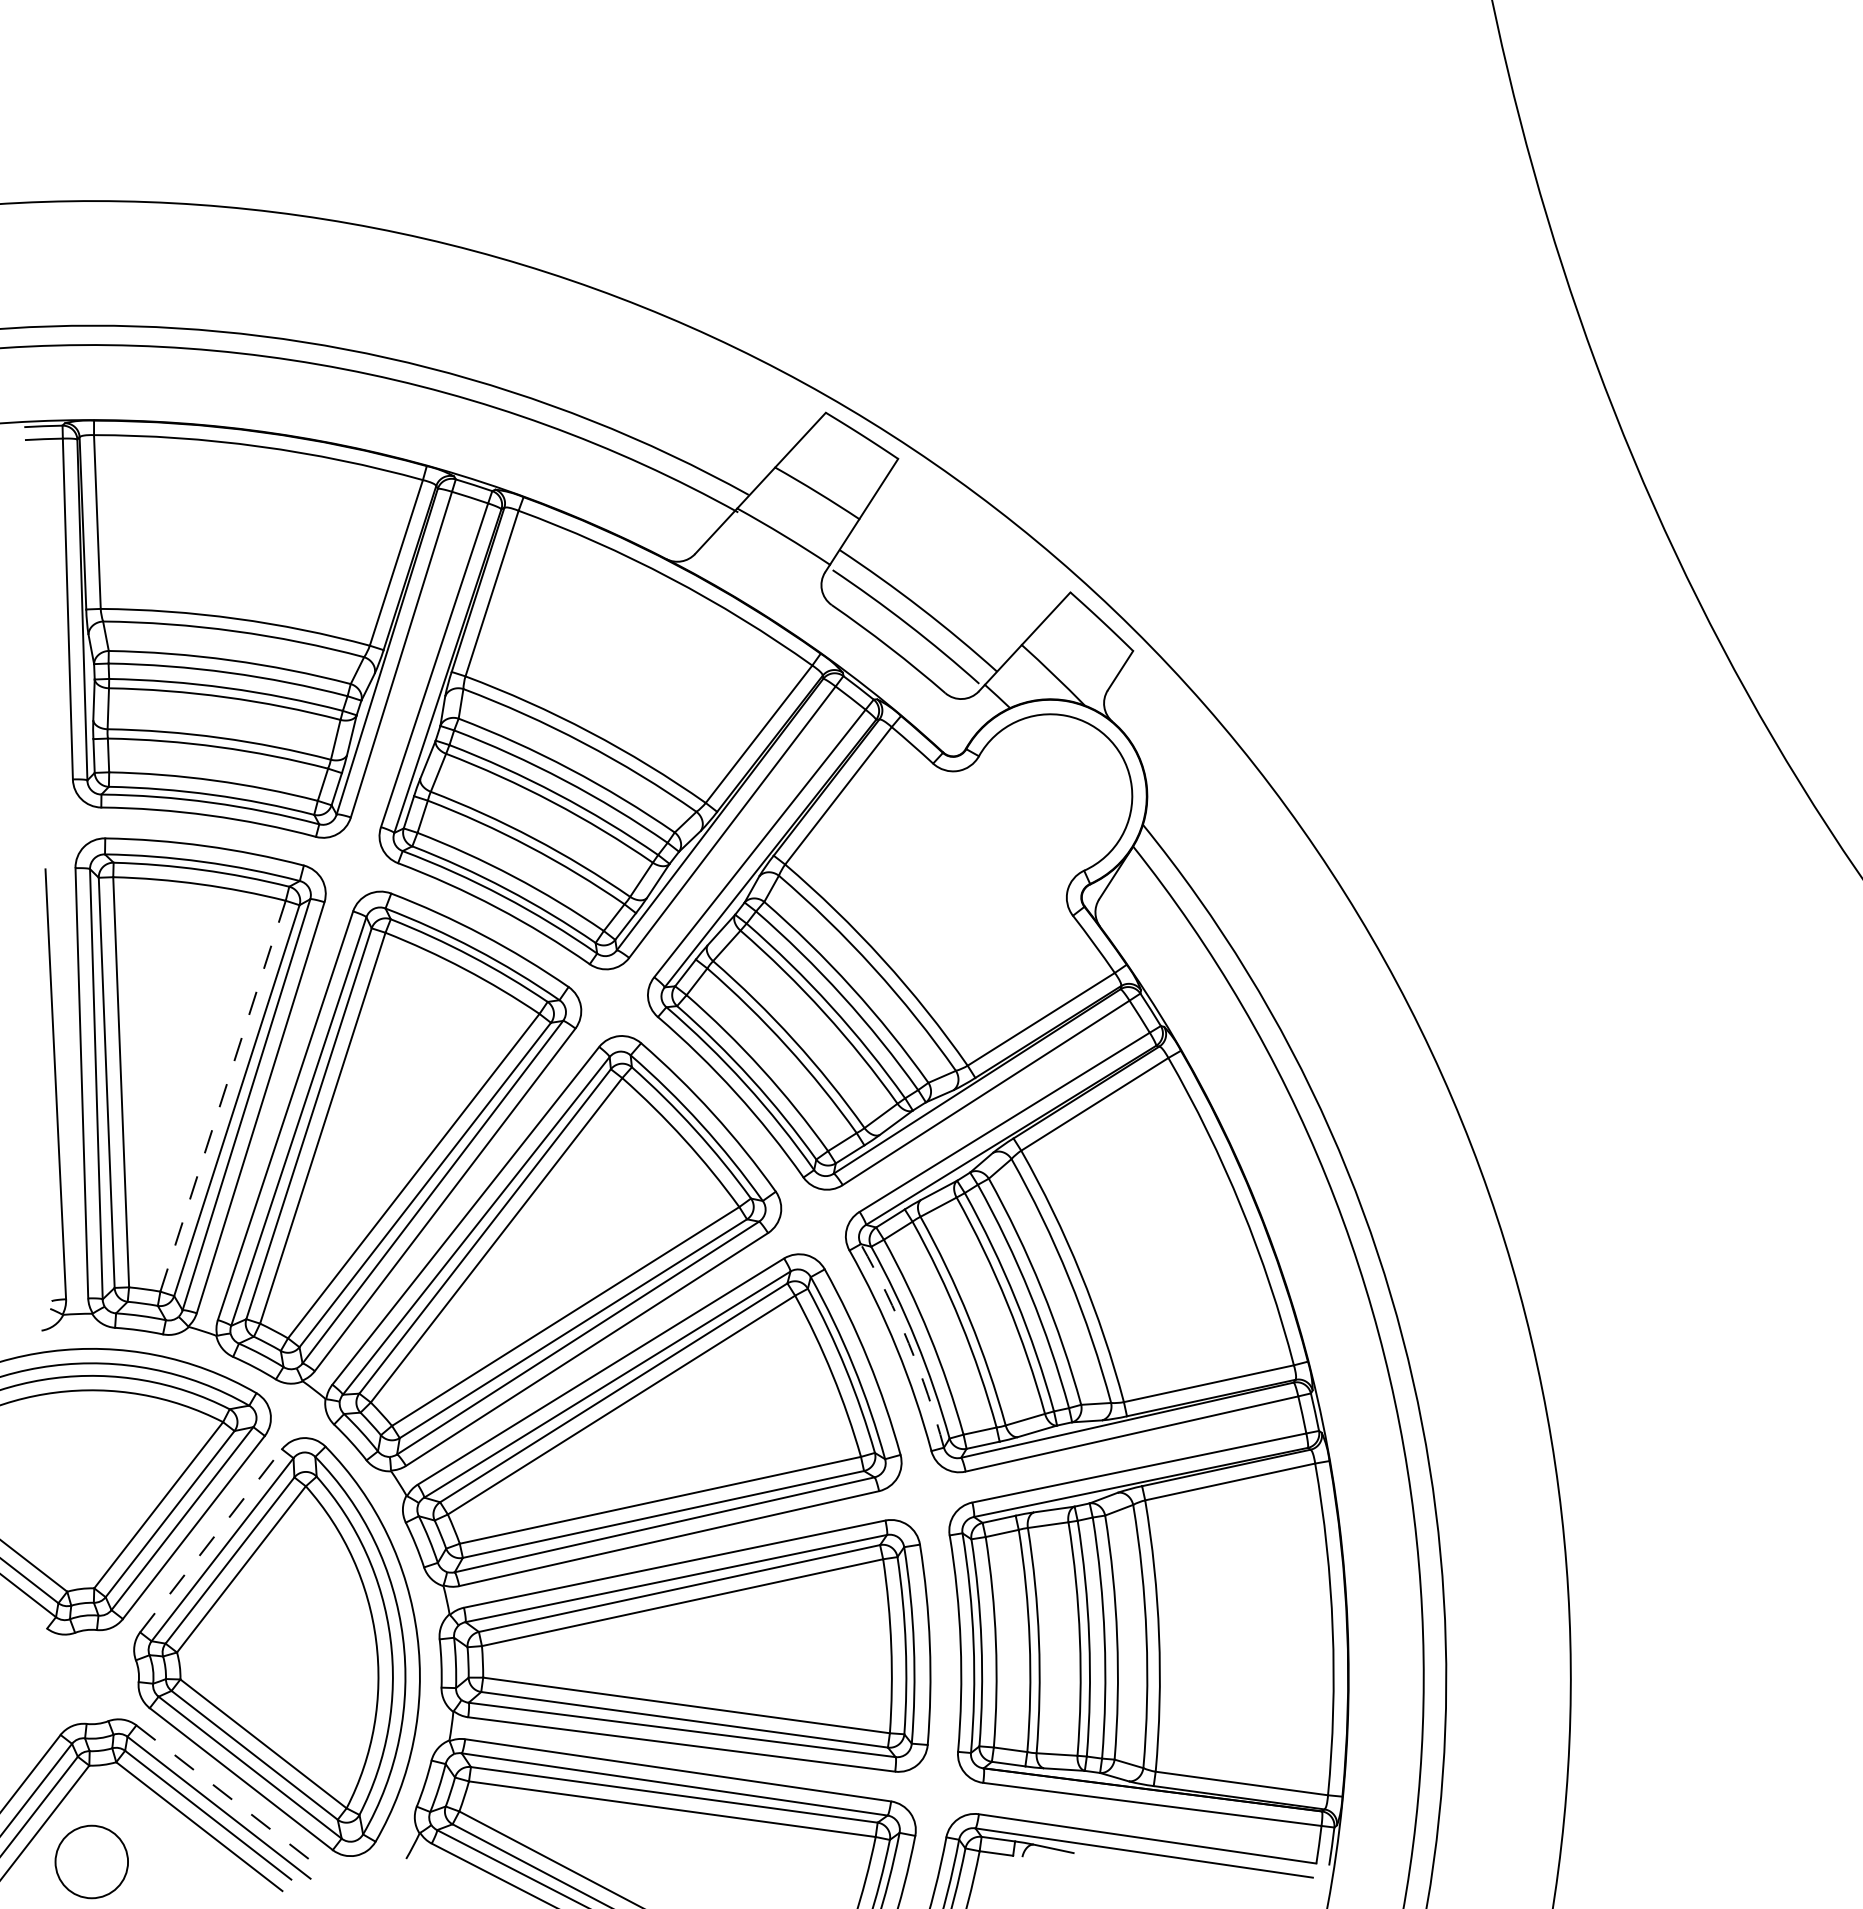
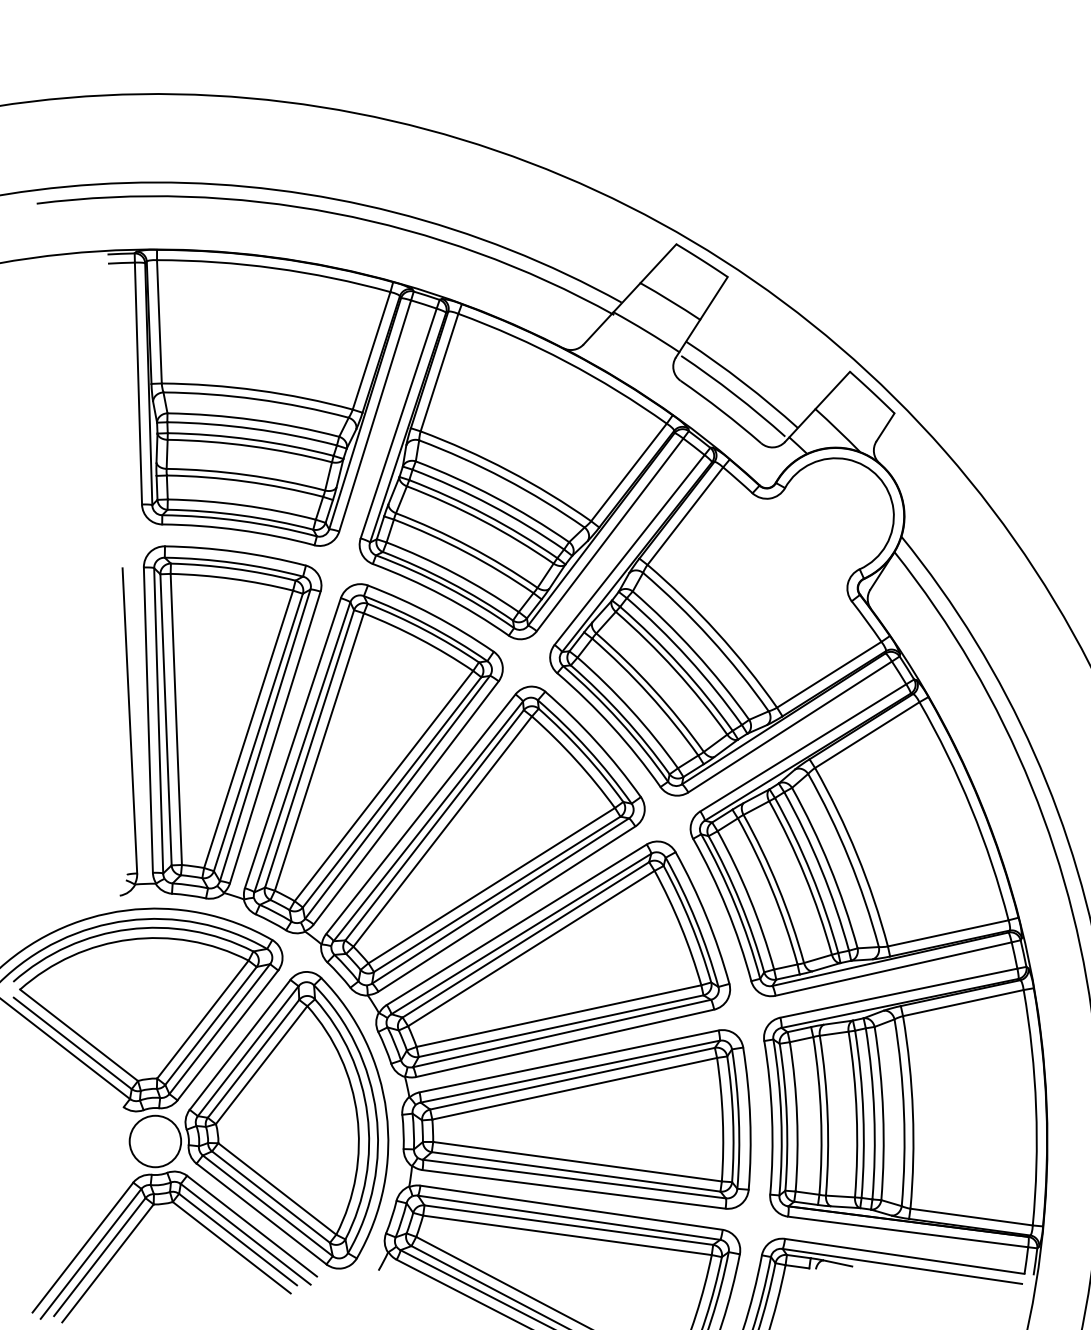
line: (223, 1095) -> (248, 728), dashed -> solid
arc: (908, 1343) -> (735, 904), dashed -> solid
line: (211, 1540) -> (240, 1044), dashed -> solid
line: (227, 1796) -> (251, 1226), dashed -> solid
circle: (91, 1861) -> (155, 1141), moved

